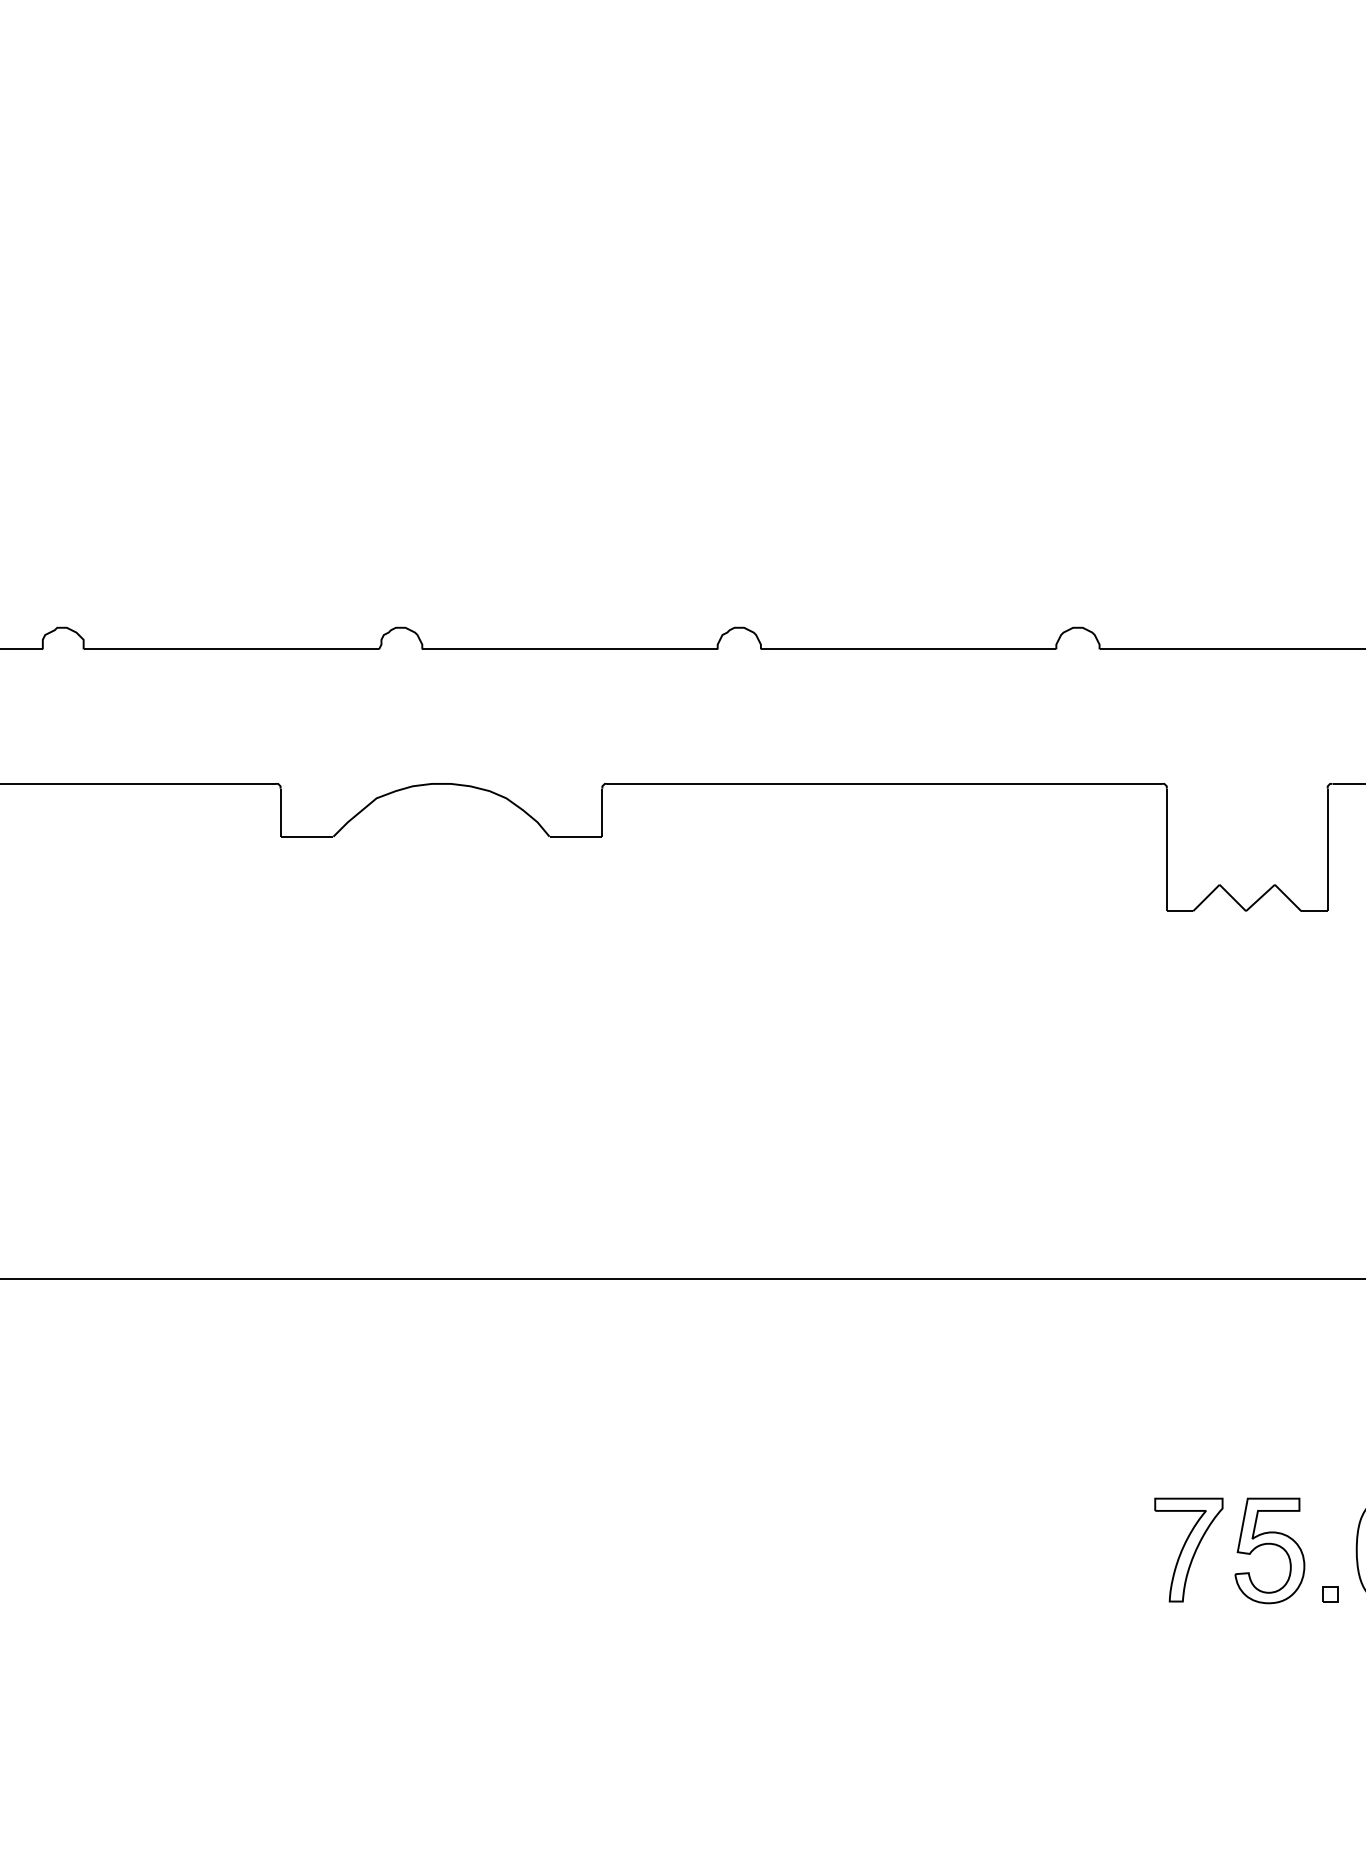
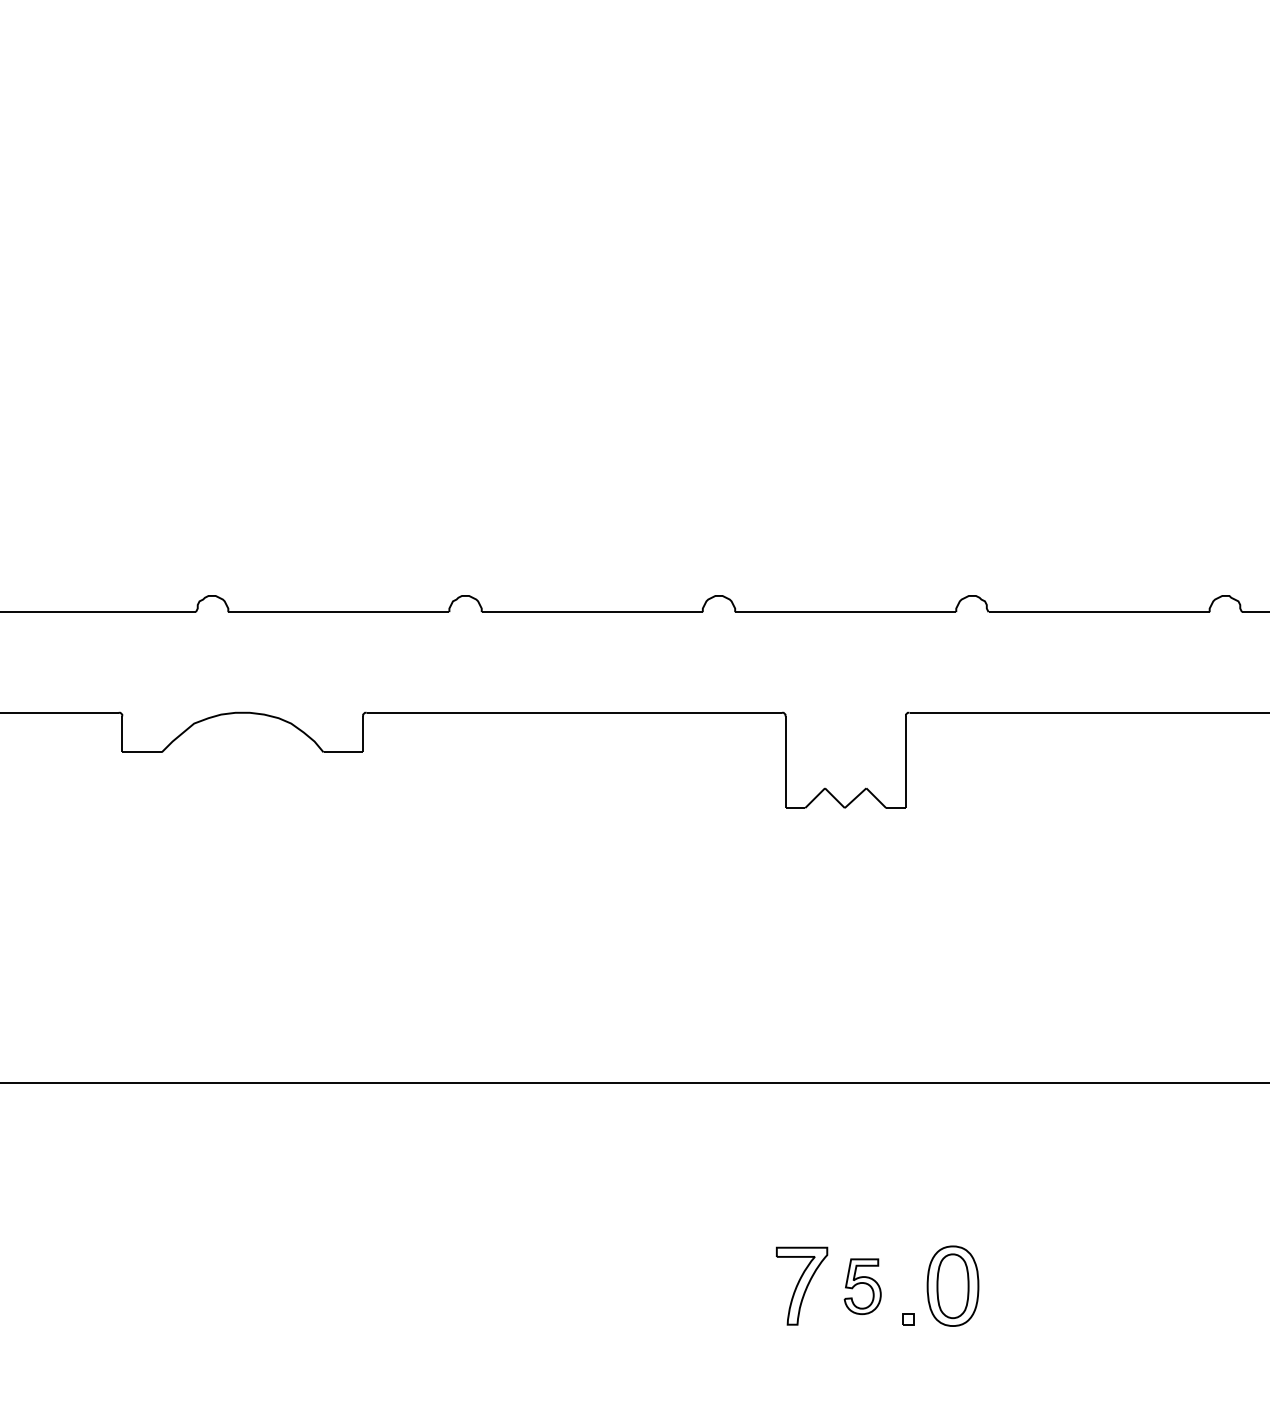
part: (1269, 1550) -> (862, 1286), size x0.7

